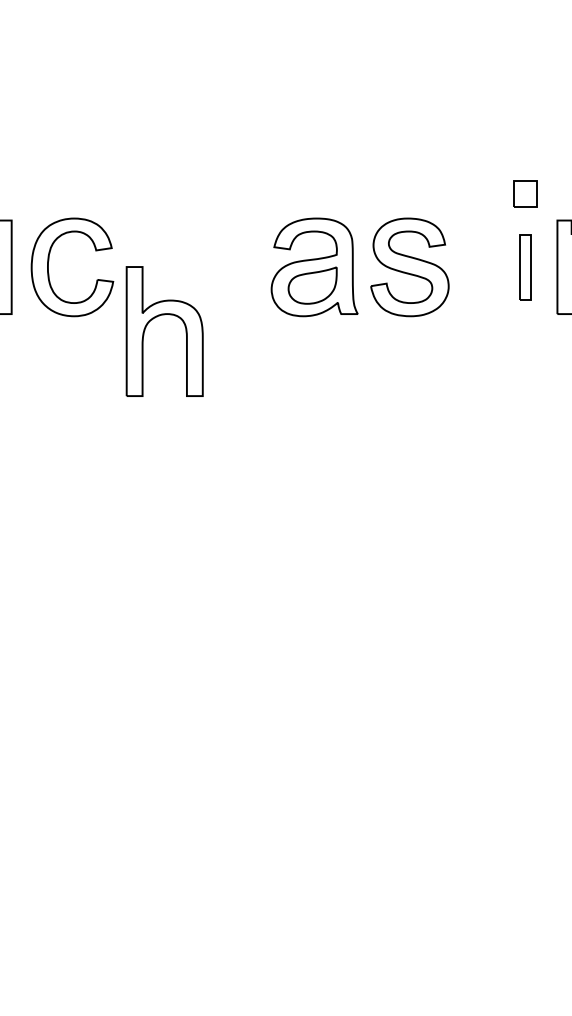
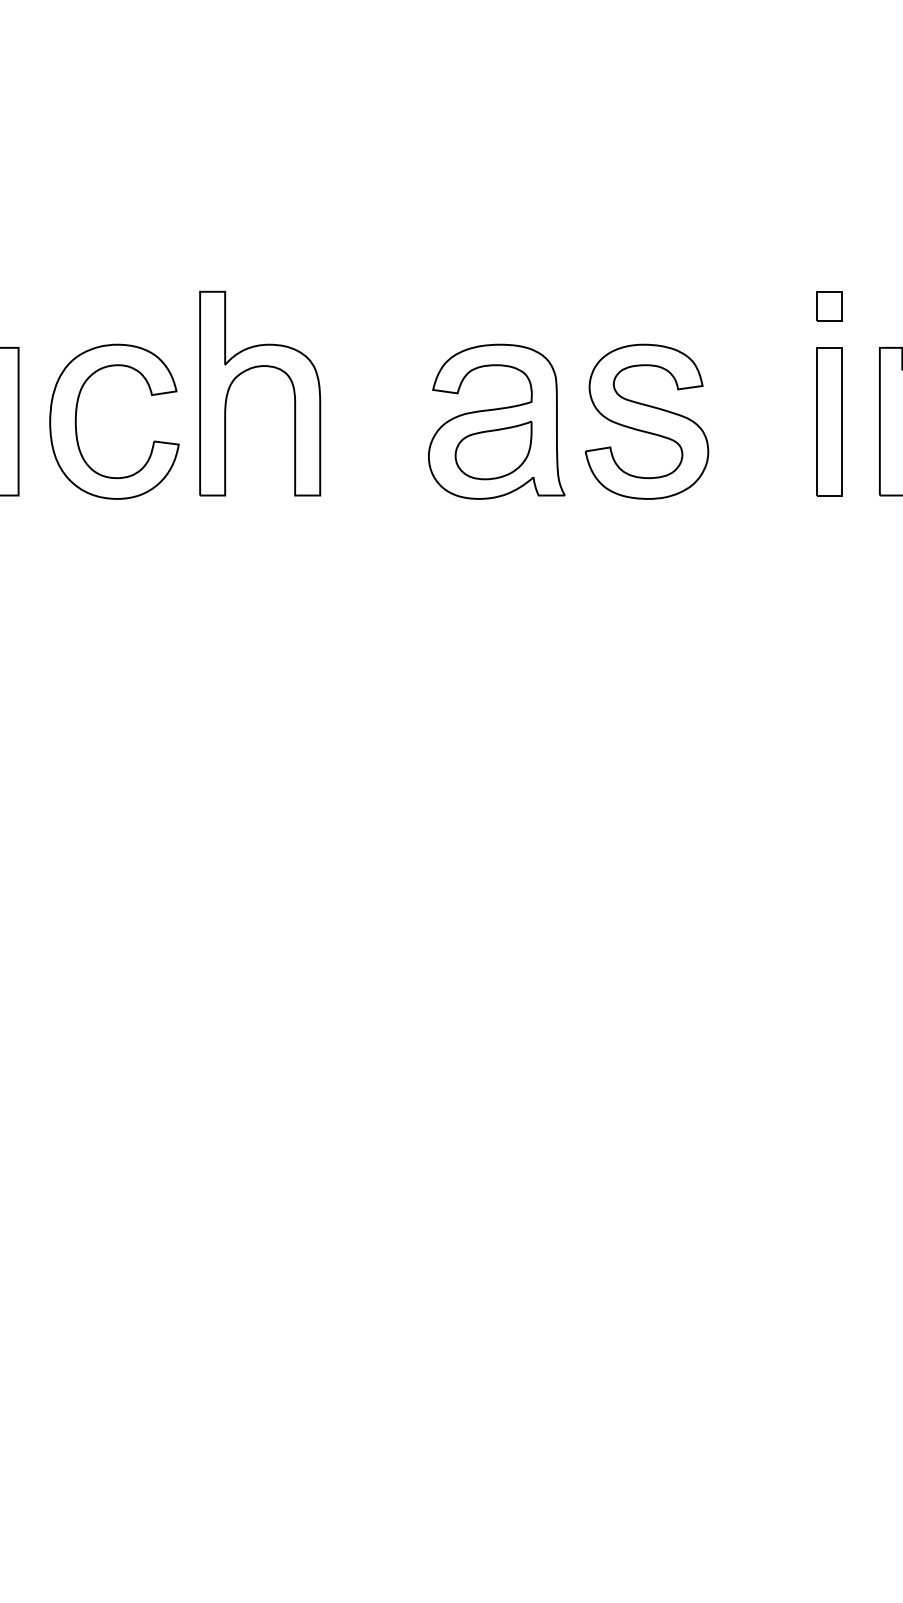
part: (525, 193) -> (829, 305), size x0.71
part: (525, 267) -> (829, 421), size x1.43
part: (157, 317) -> (248, 371), moved

